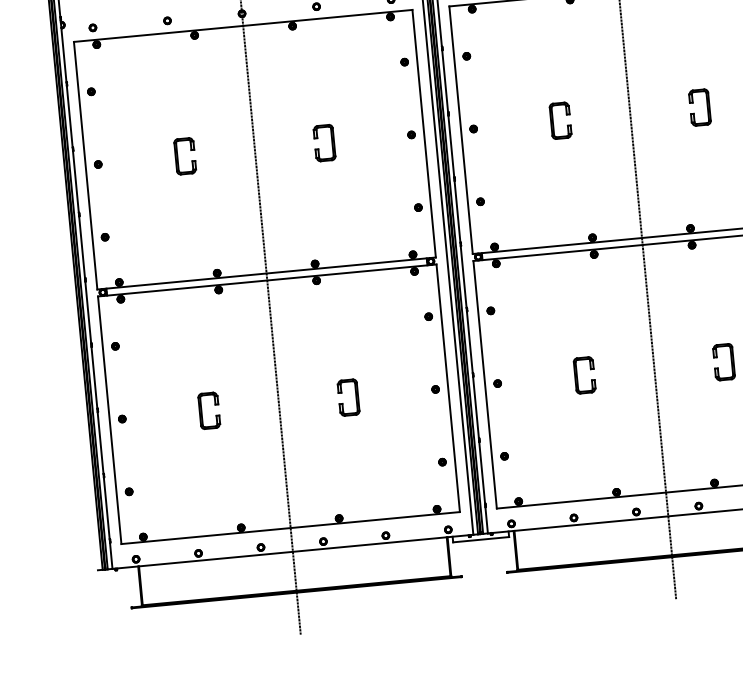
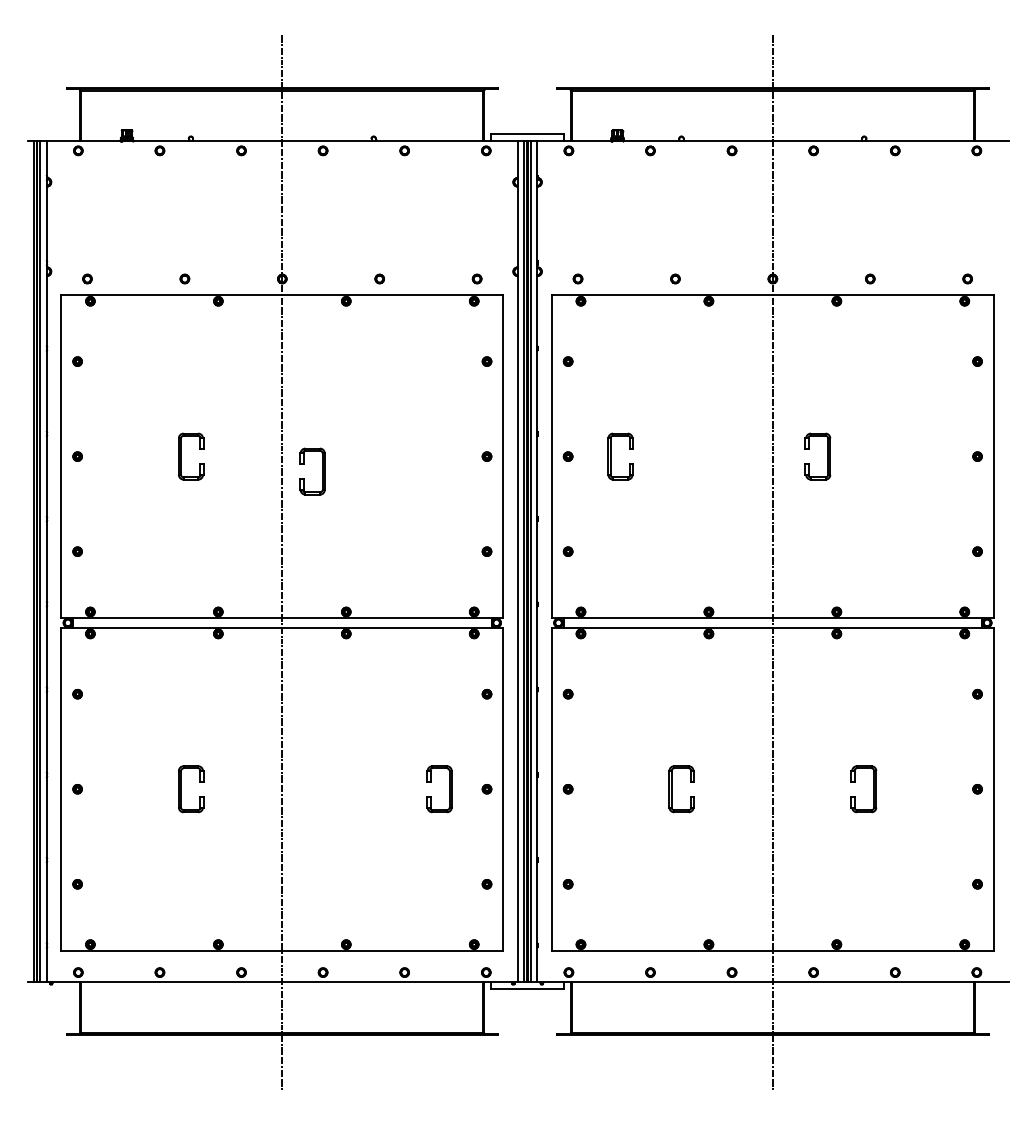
part: (707, 106) -> (827, 456), moved
part: (553, 121) -> (611, 456), moved
part: (332, 142) -> (322, 471), moved
part: (356, 397) -> (449, 789), moved

